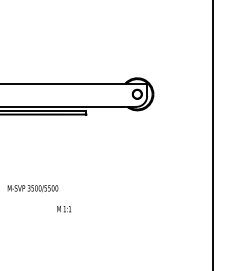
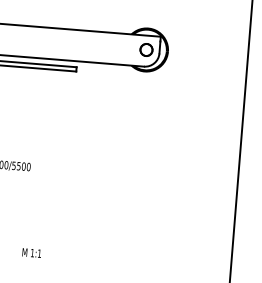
text: (64, 209) -> (32, 253), moved

